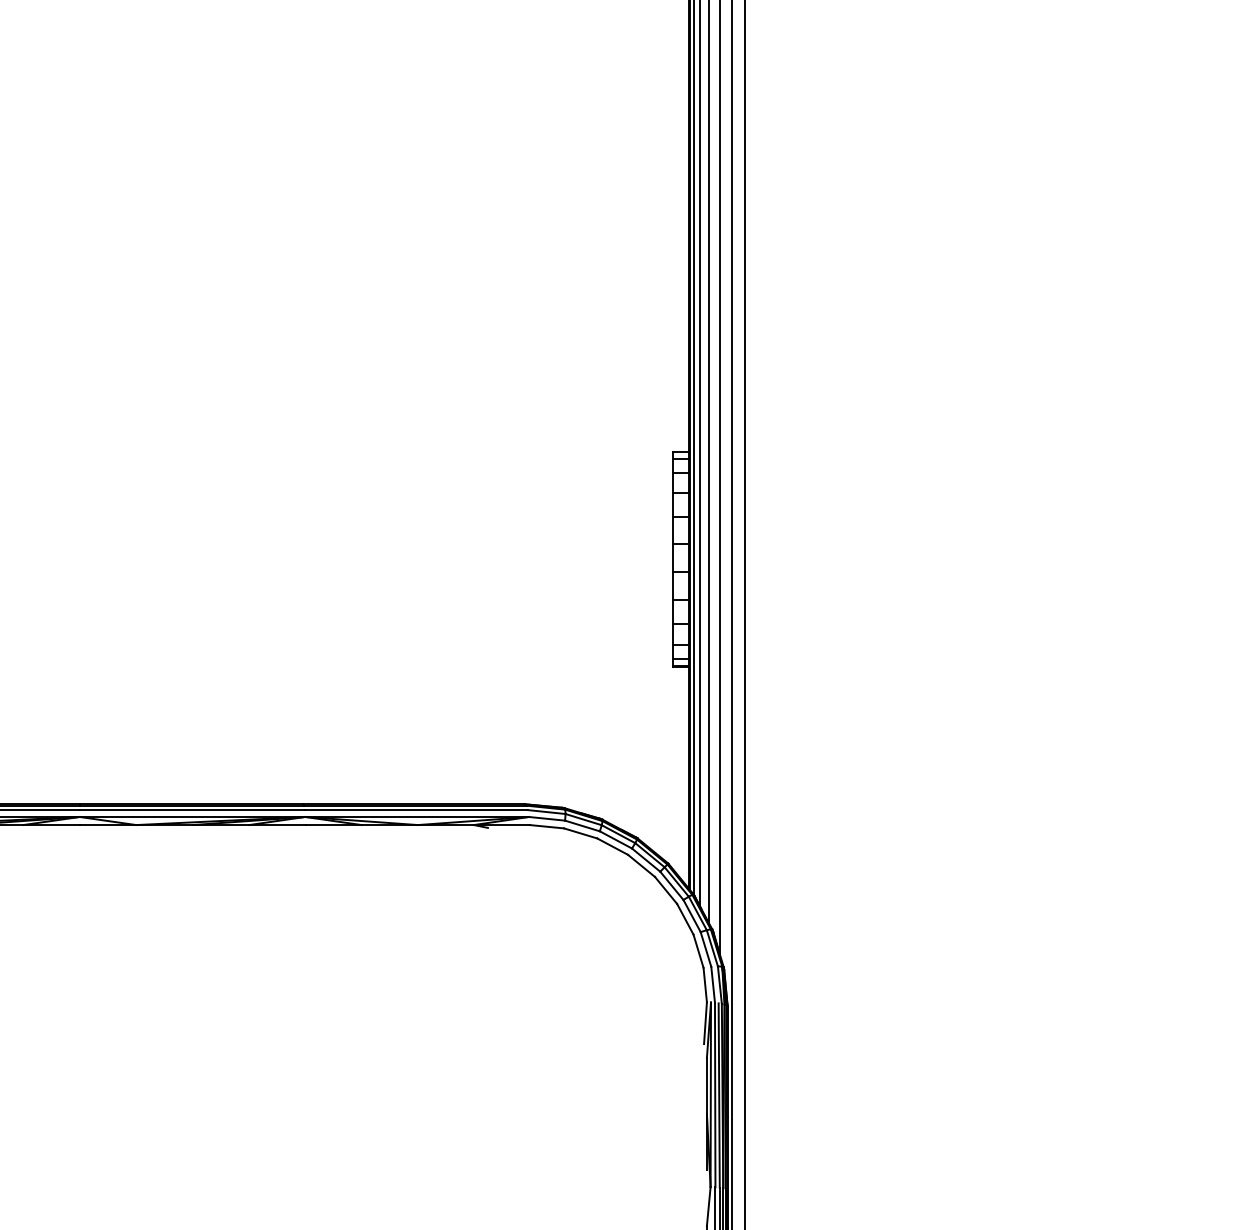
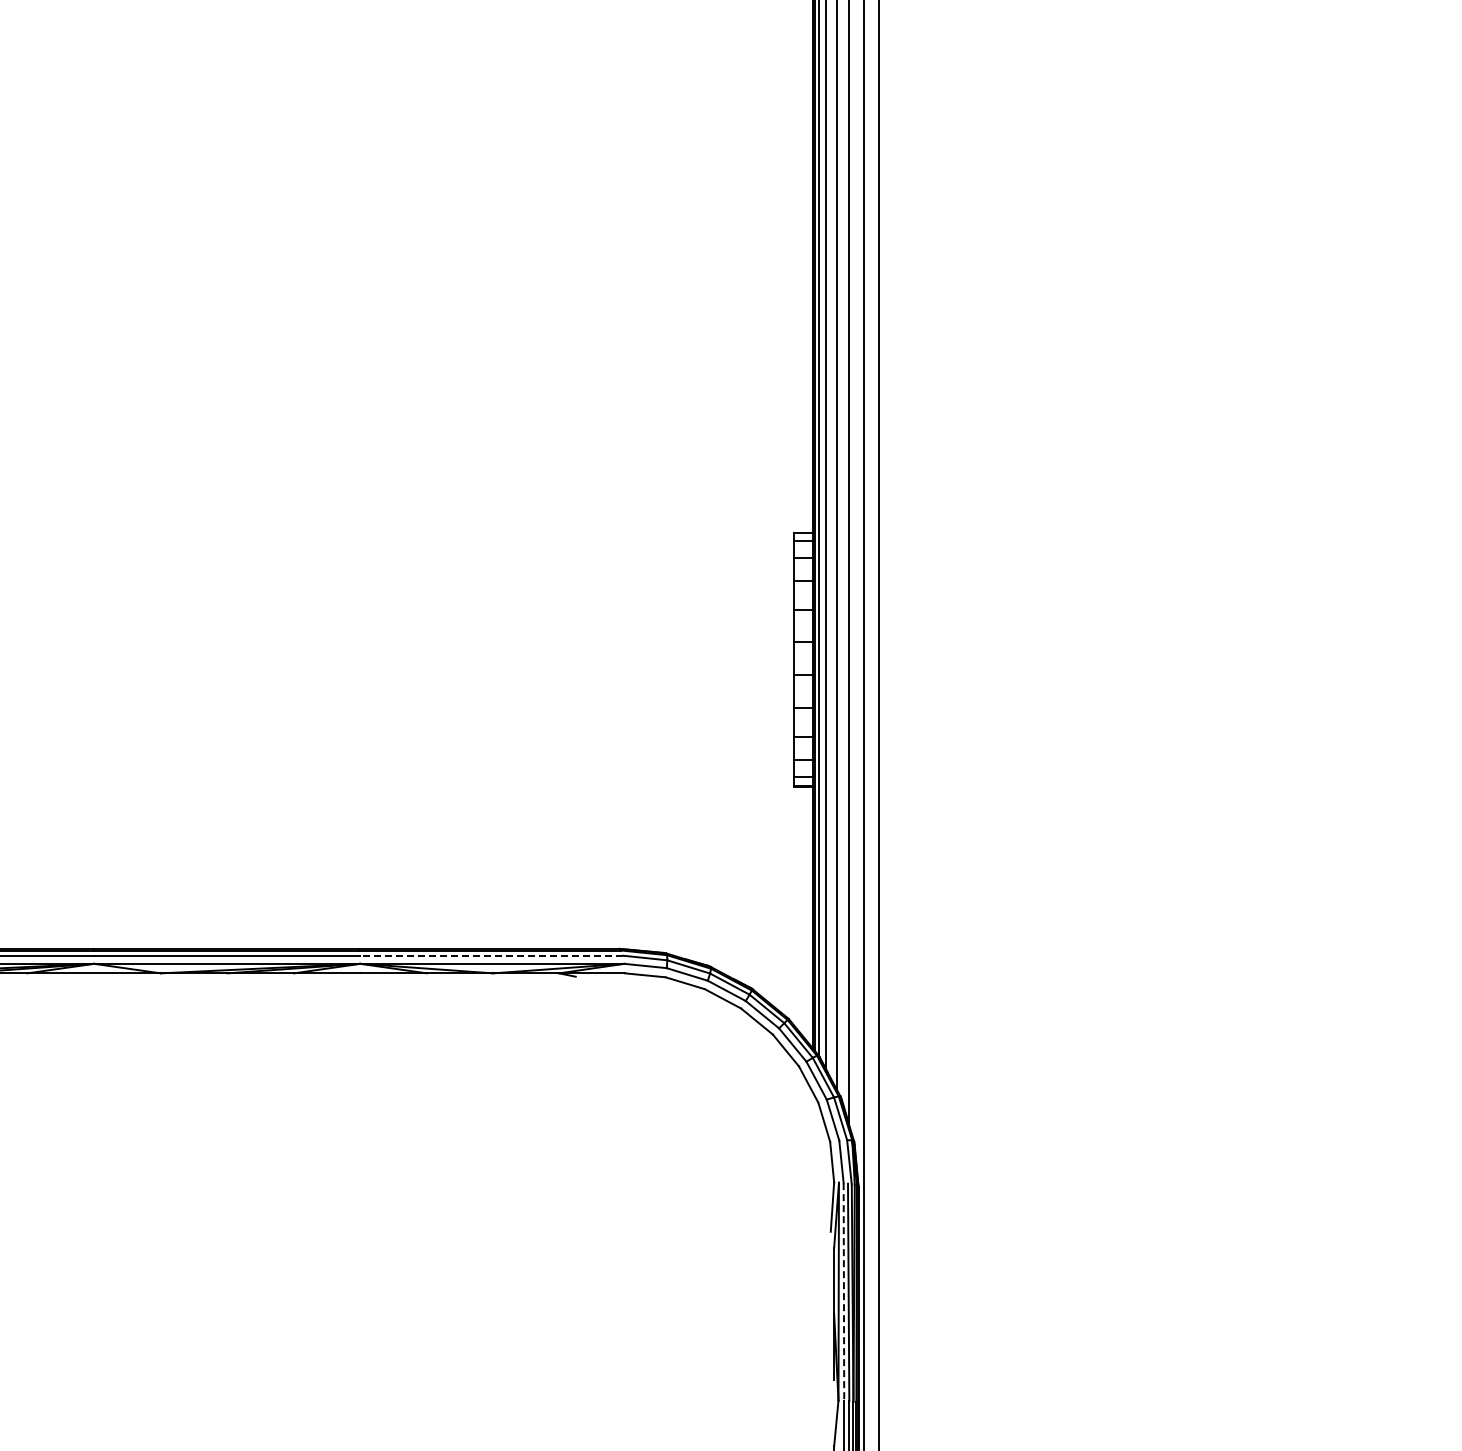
line: (416, 809) -> (491, 955), solid -> dashed
line: (714, 1094) -> (843, 1291), solid -> dashed

